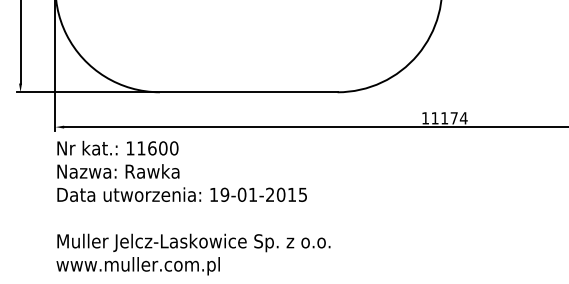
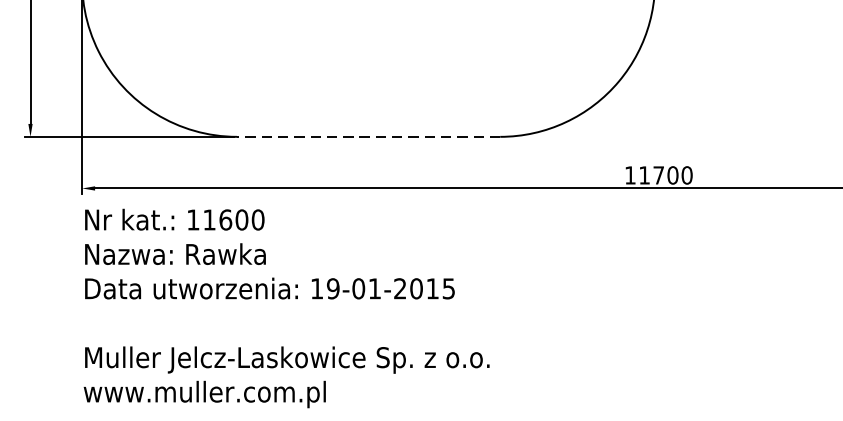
line: (248, 92) -> (368, 137), solid -> dashed
text: (454, 118) -> (673, 175), 11174 -> 11700

